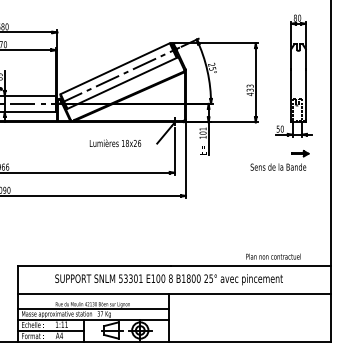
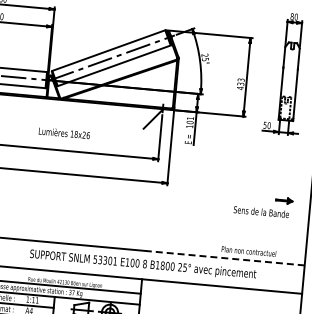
text: (115, 142) -> (64, 132), moved
part: (279, 160) -> (263, 205), moved
line: (250, 265) -> (225, 258), solid -> dashed

